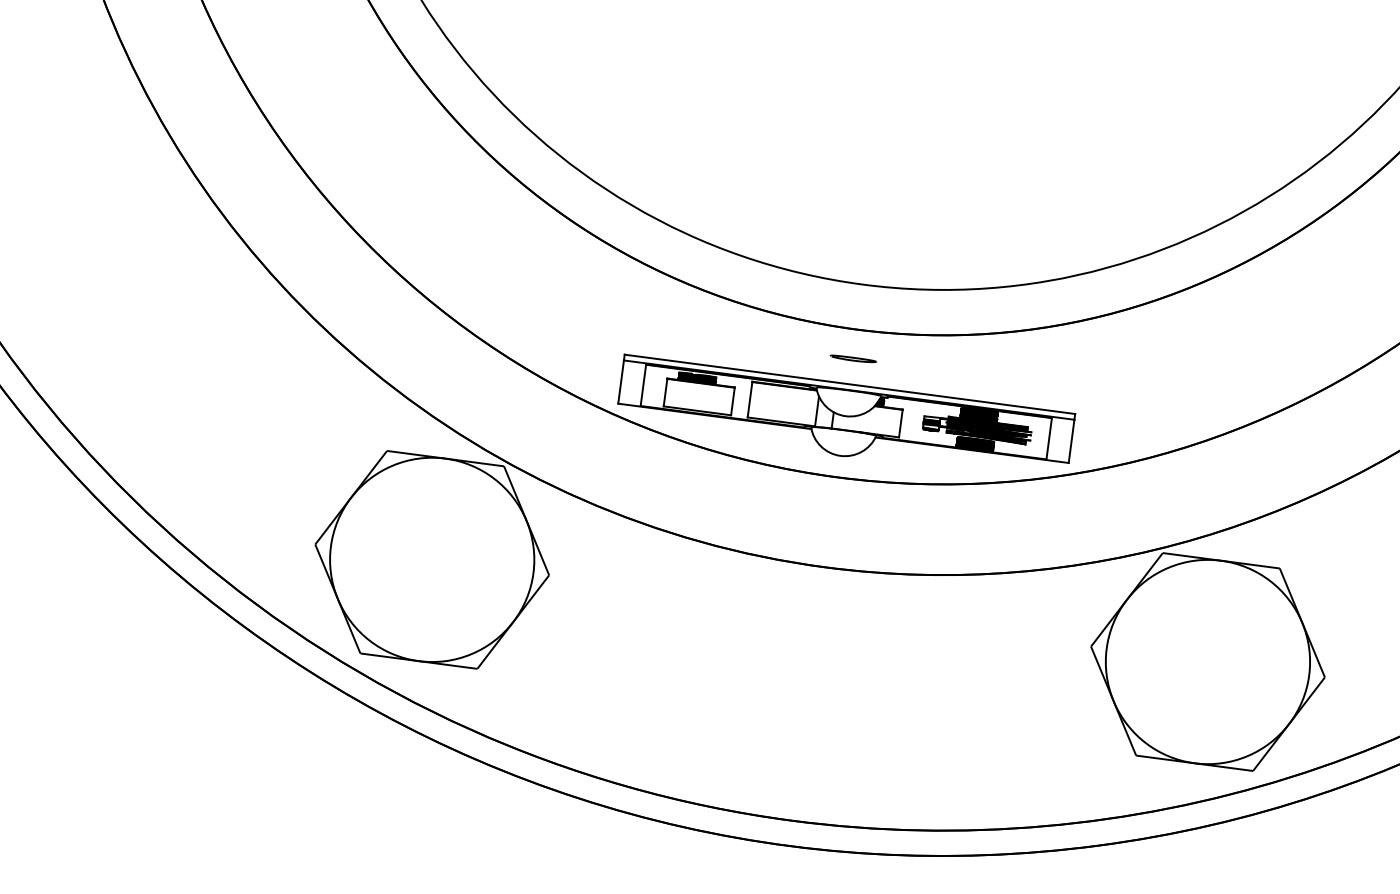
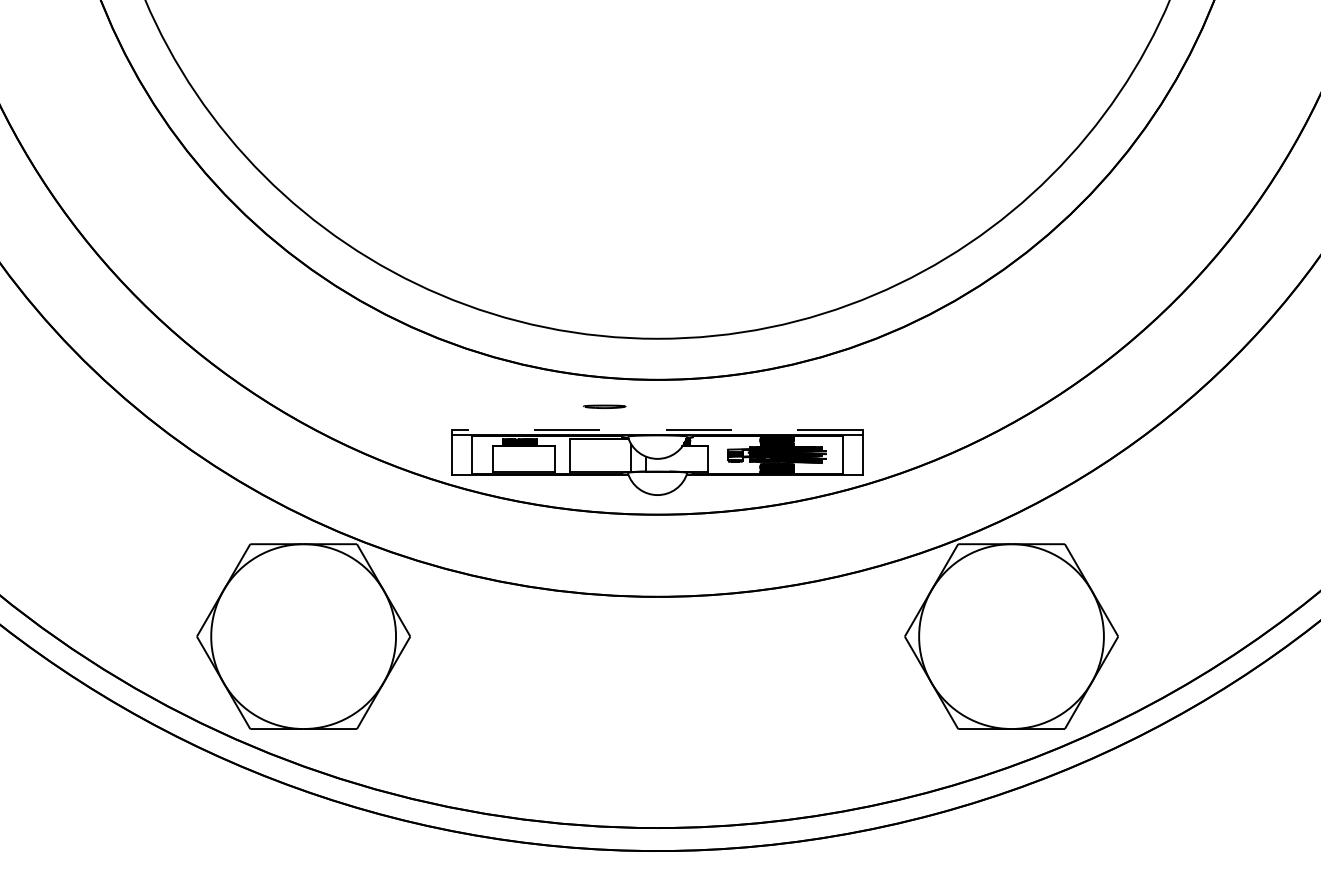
line: (853, 358) -> (604, 406), moved
line: (849, 383) -> (657, 429), solid -> dashed

